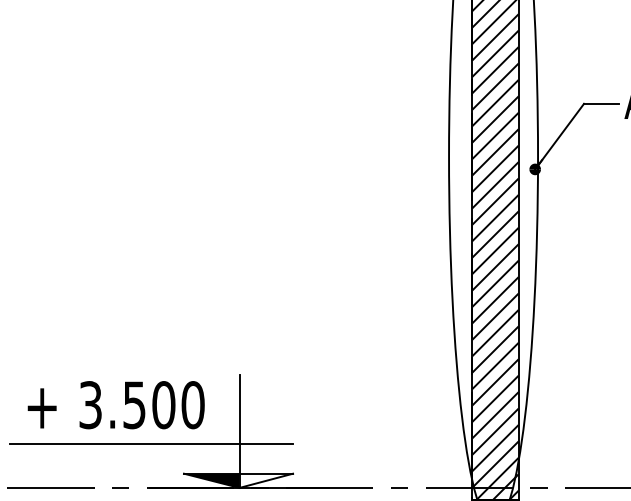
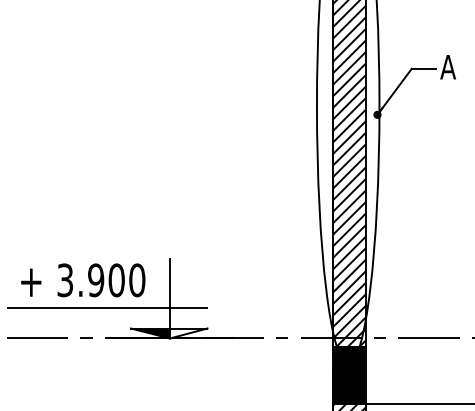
text: (135, 405) -> (96, 280), 3.500 -> 3.900

